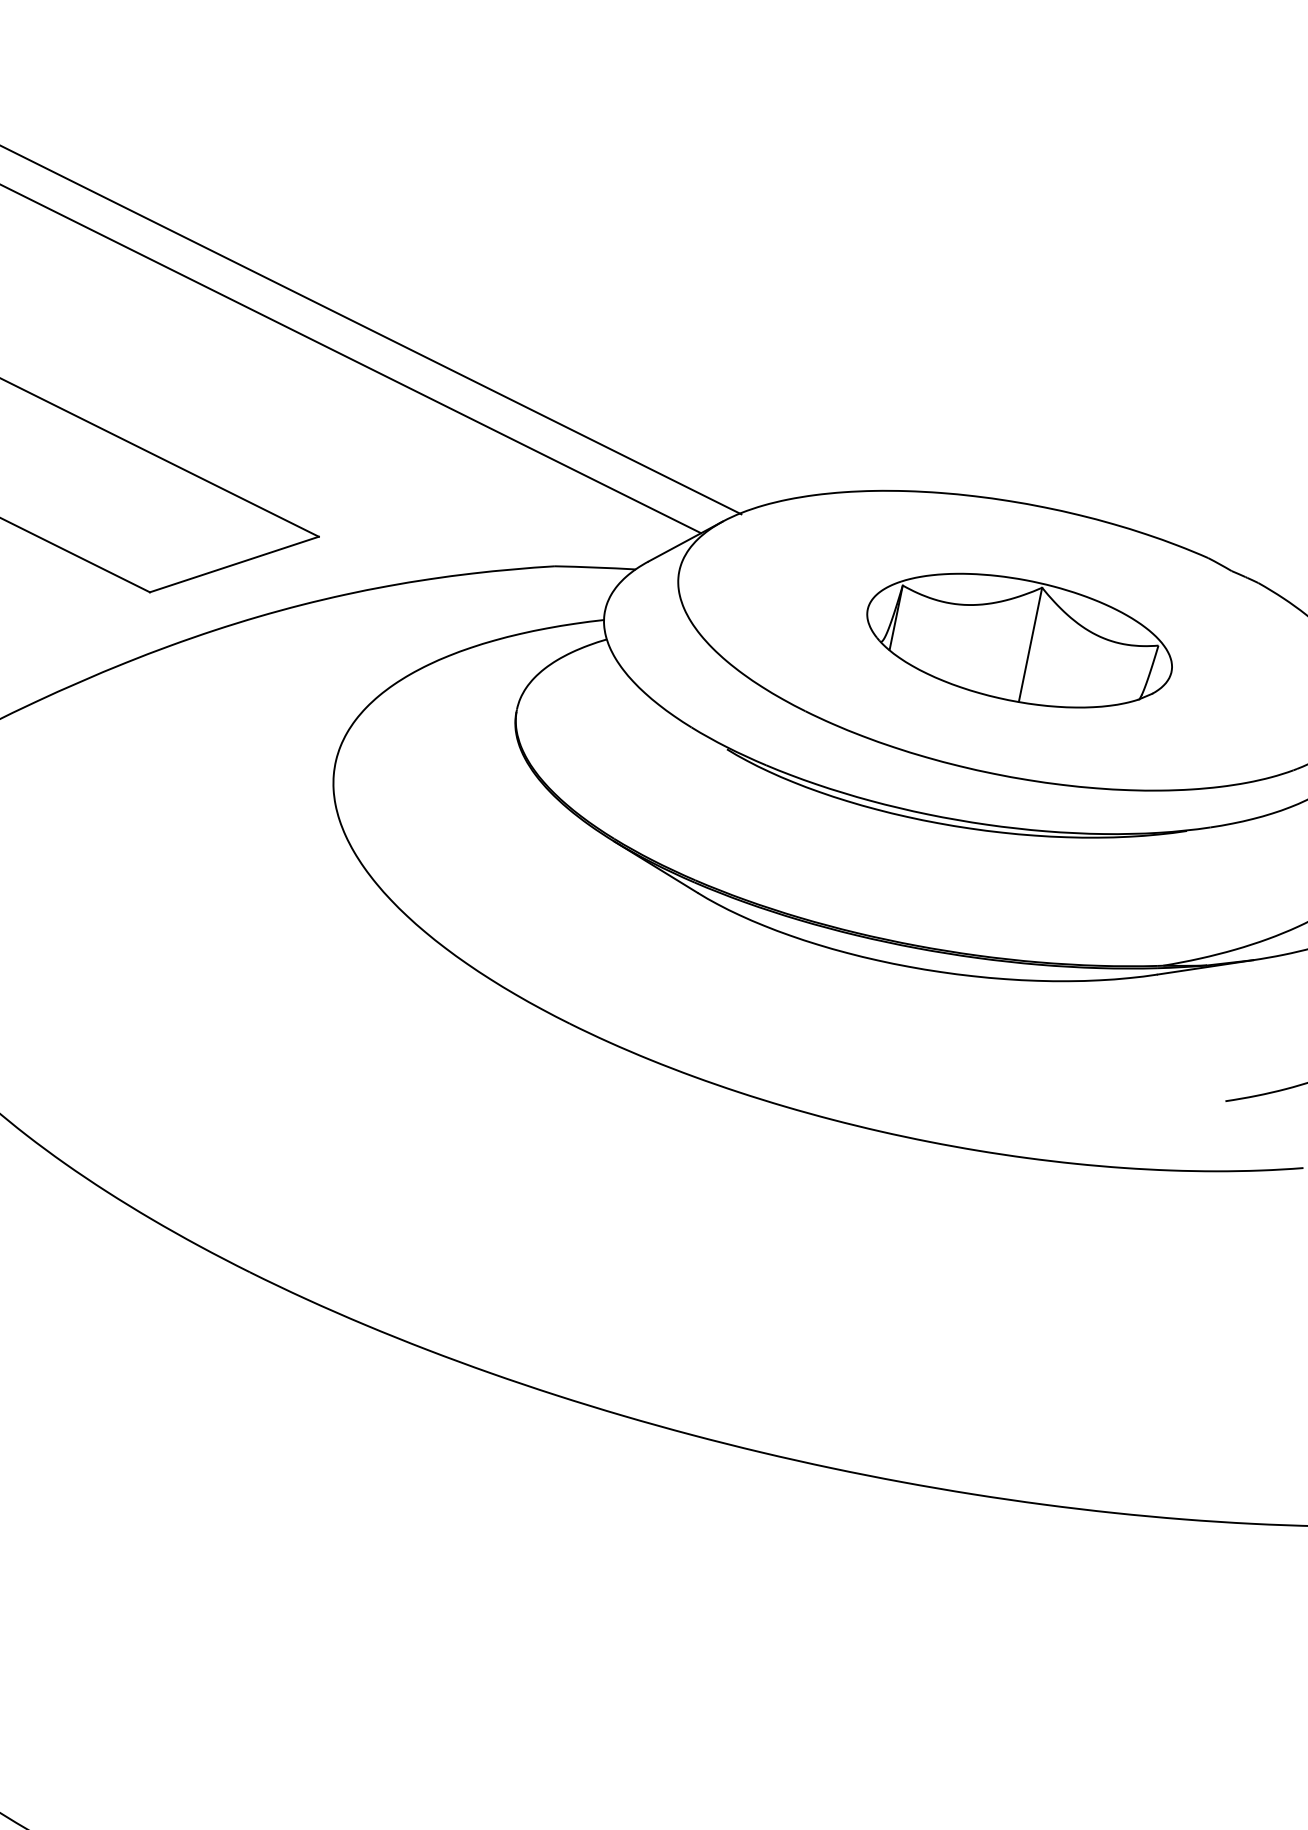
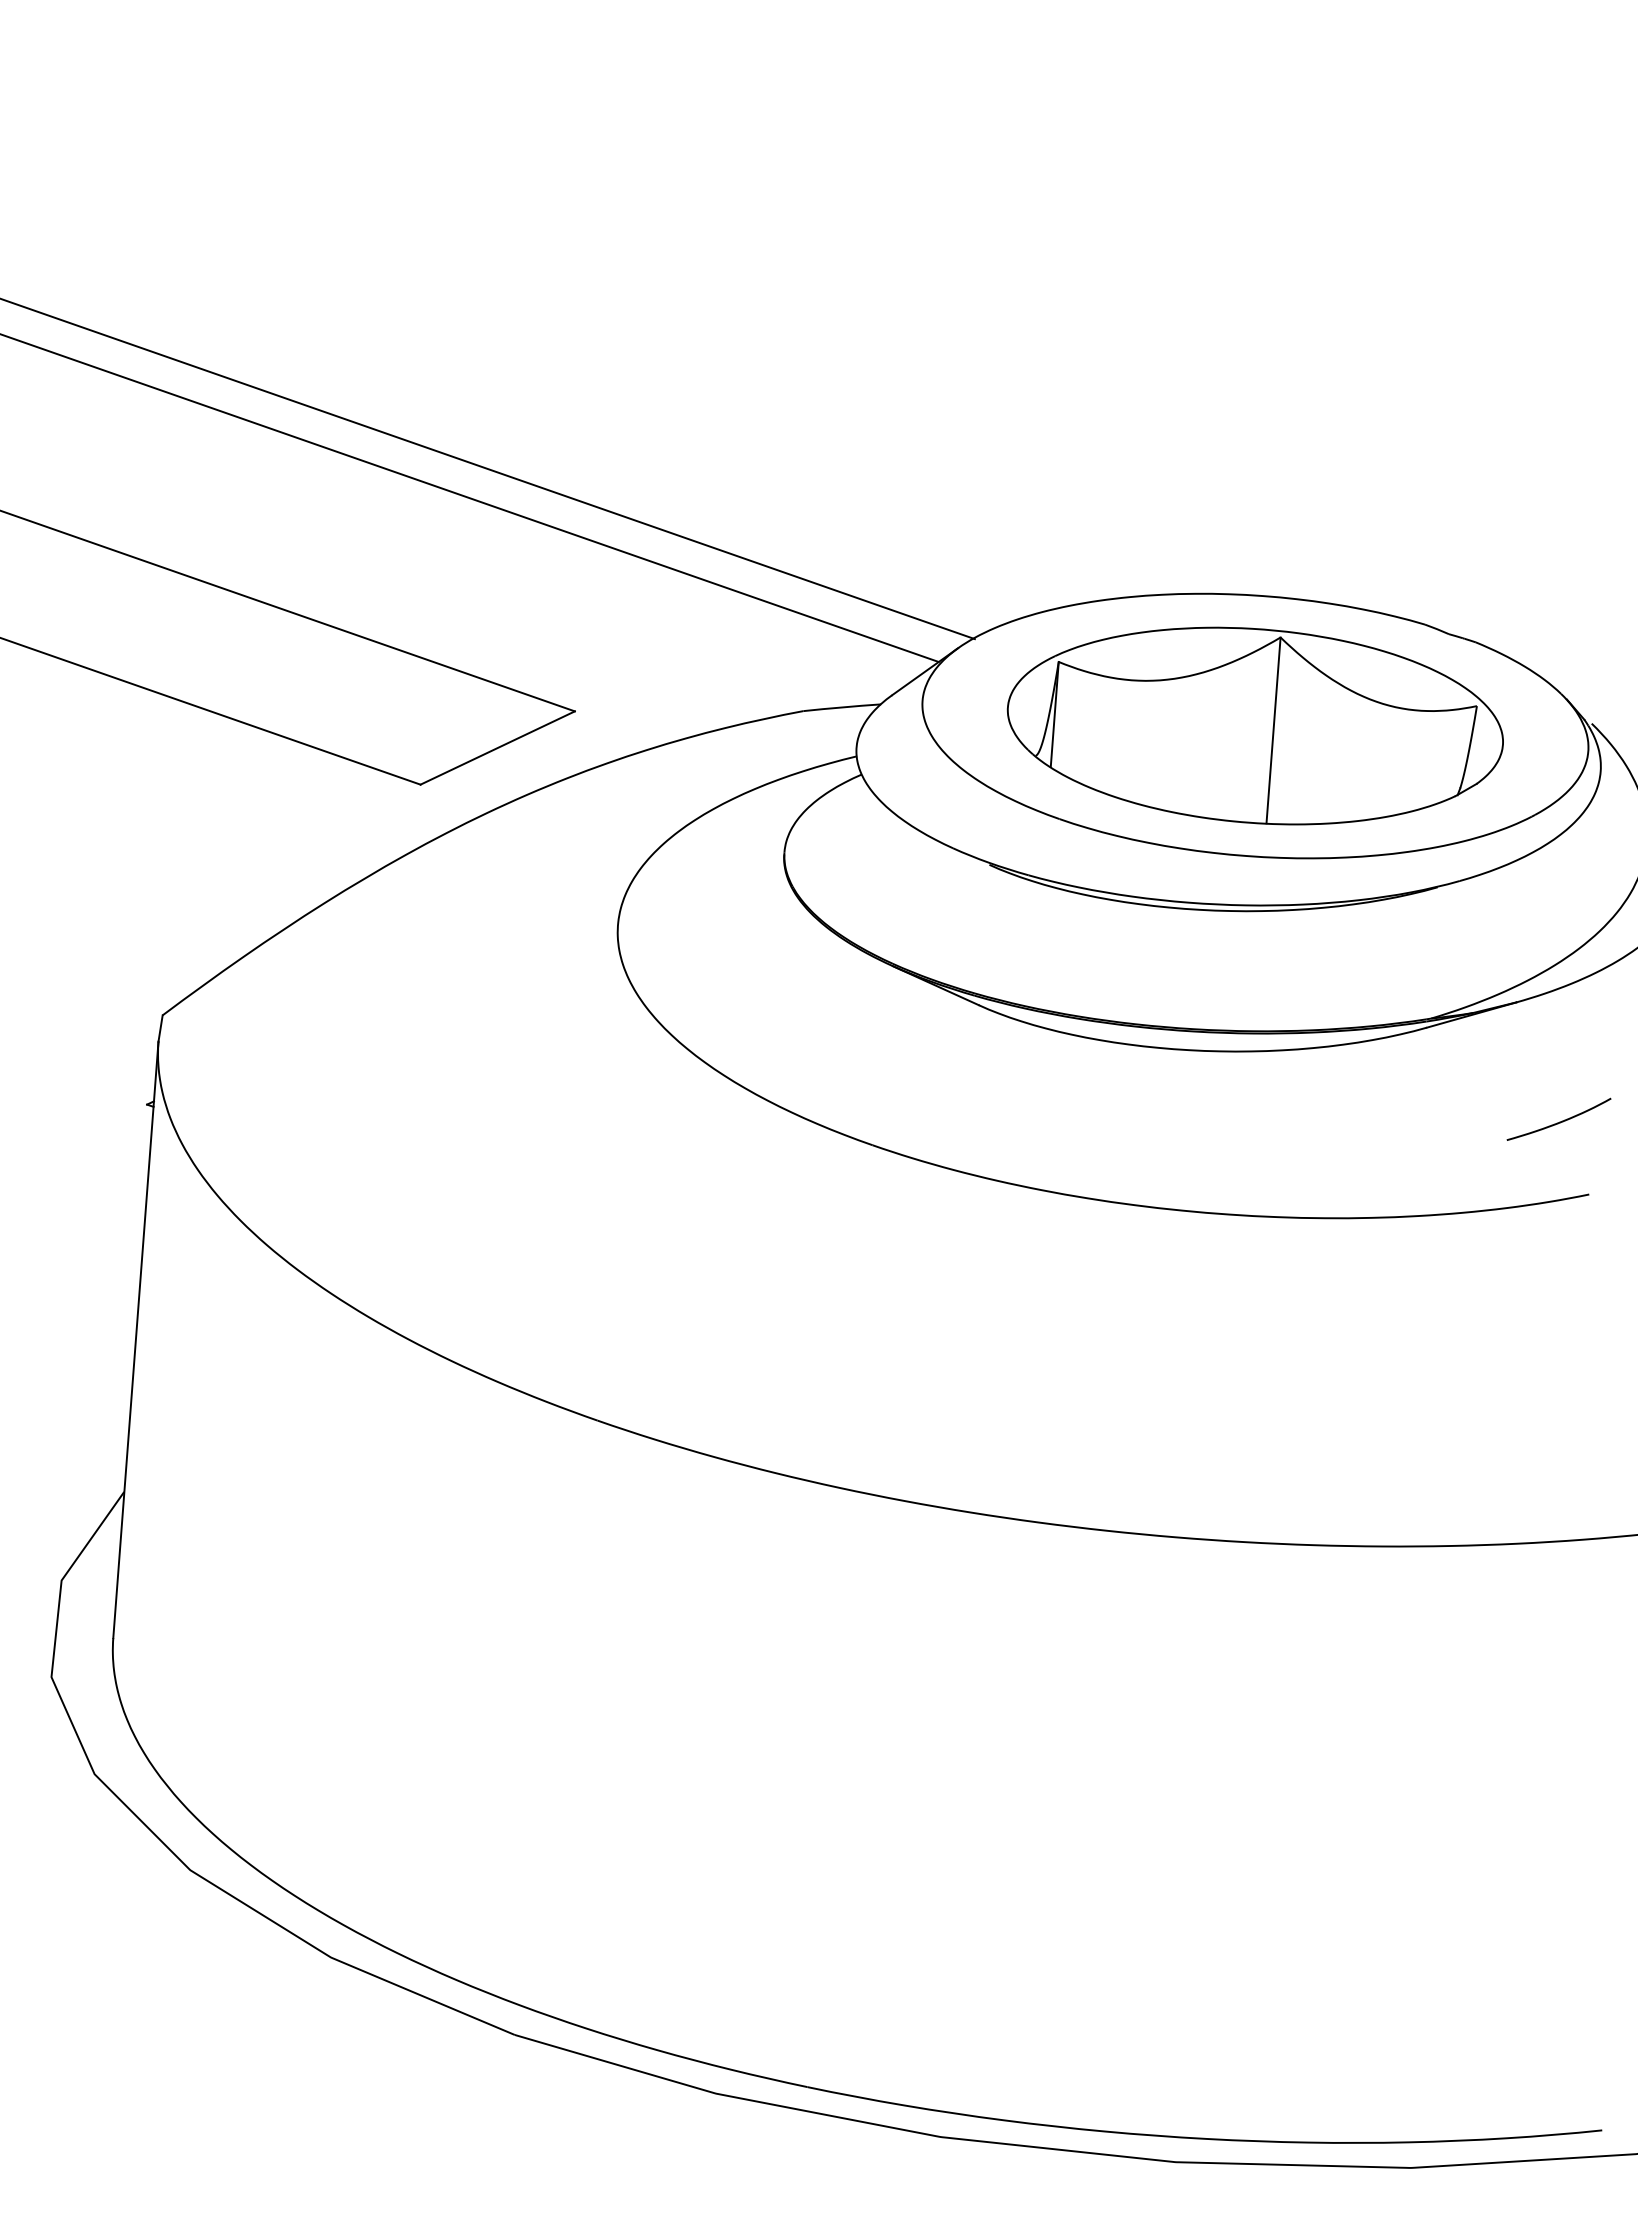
part: (1018, 640) -> (1254, 725), size x1.67

